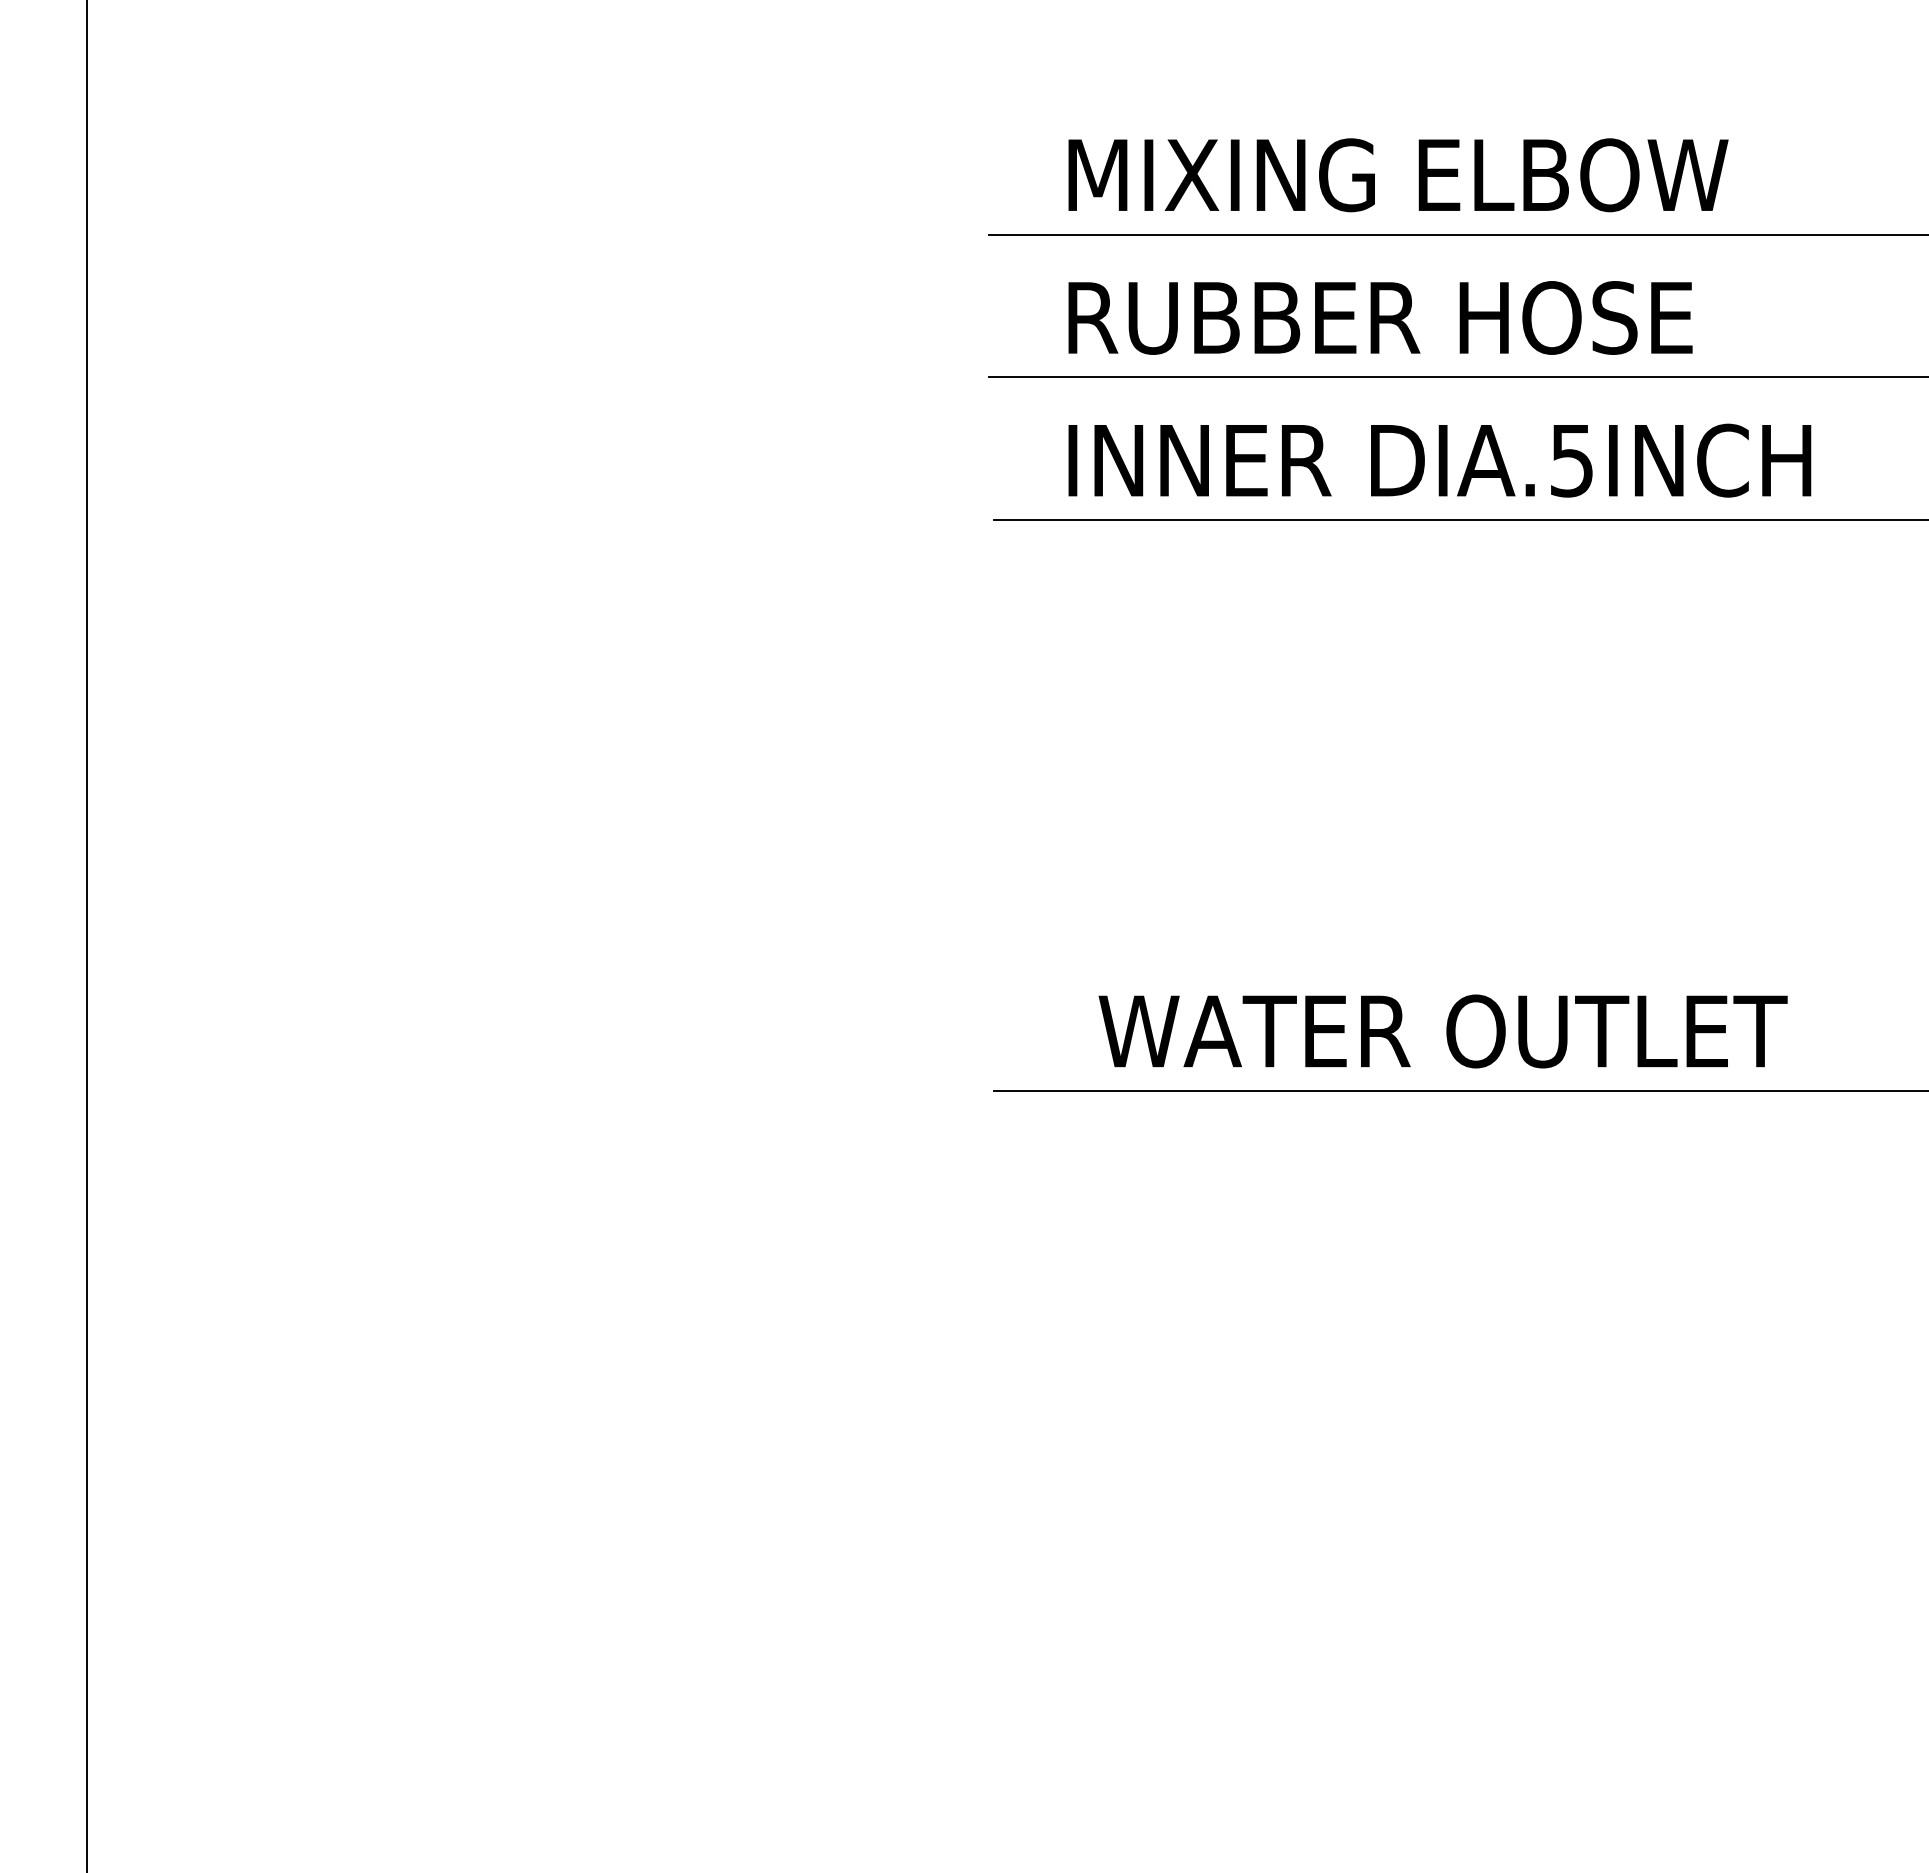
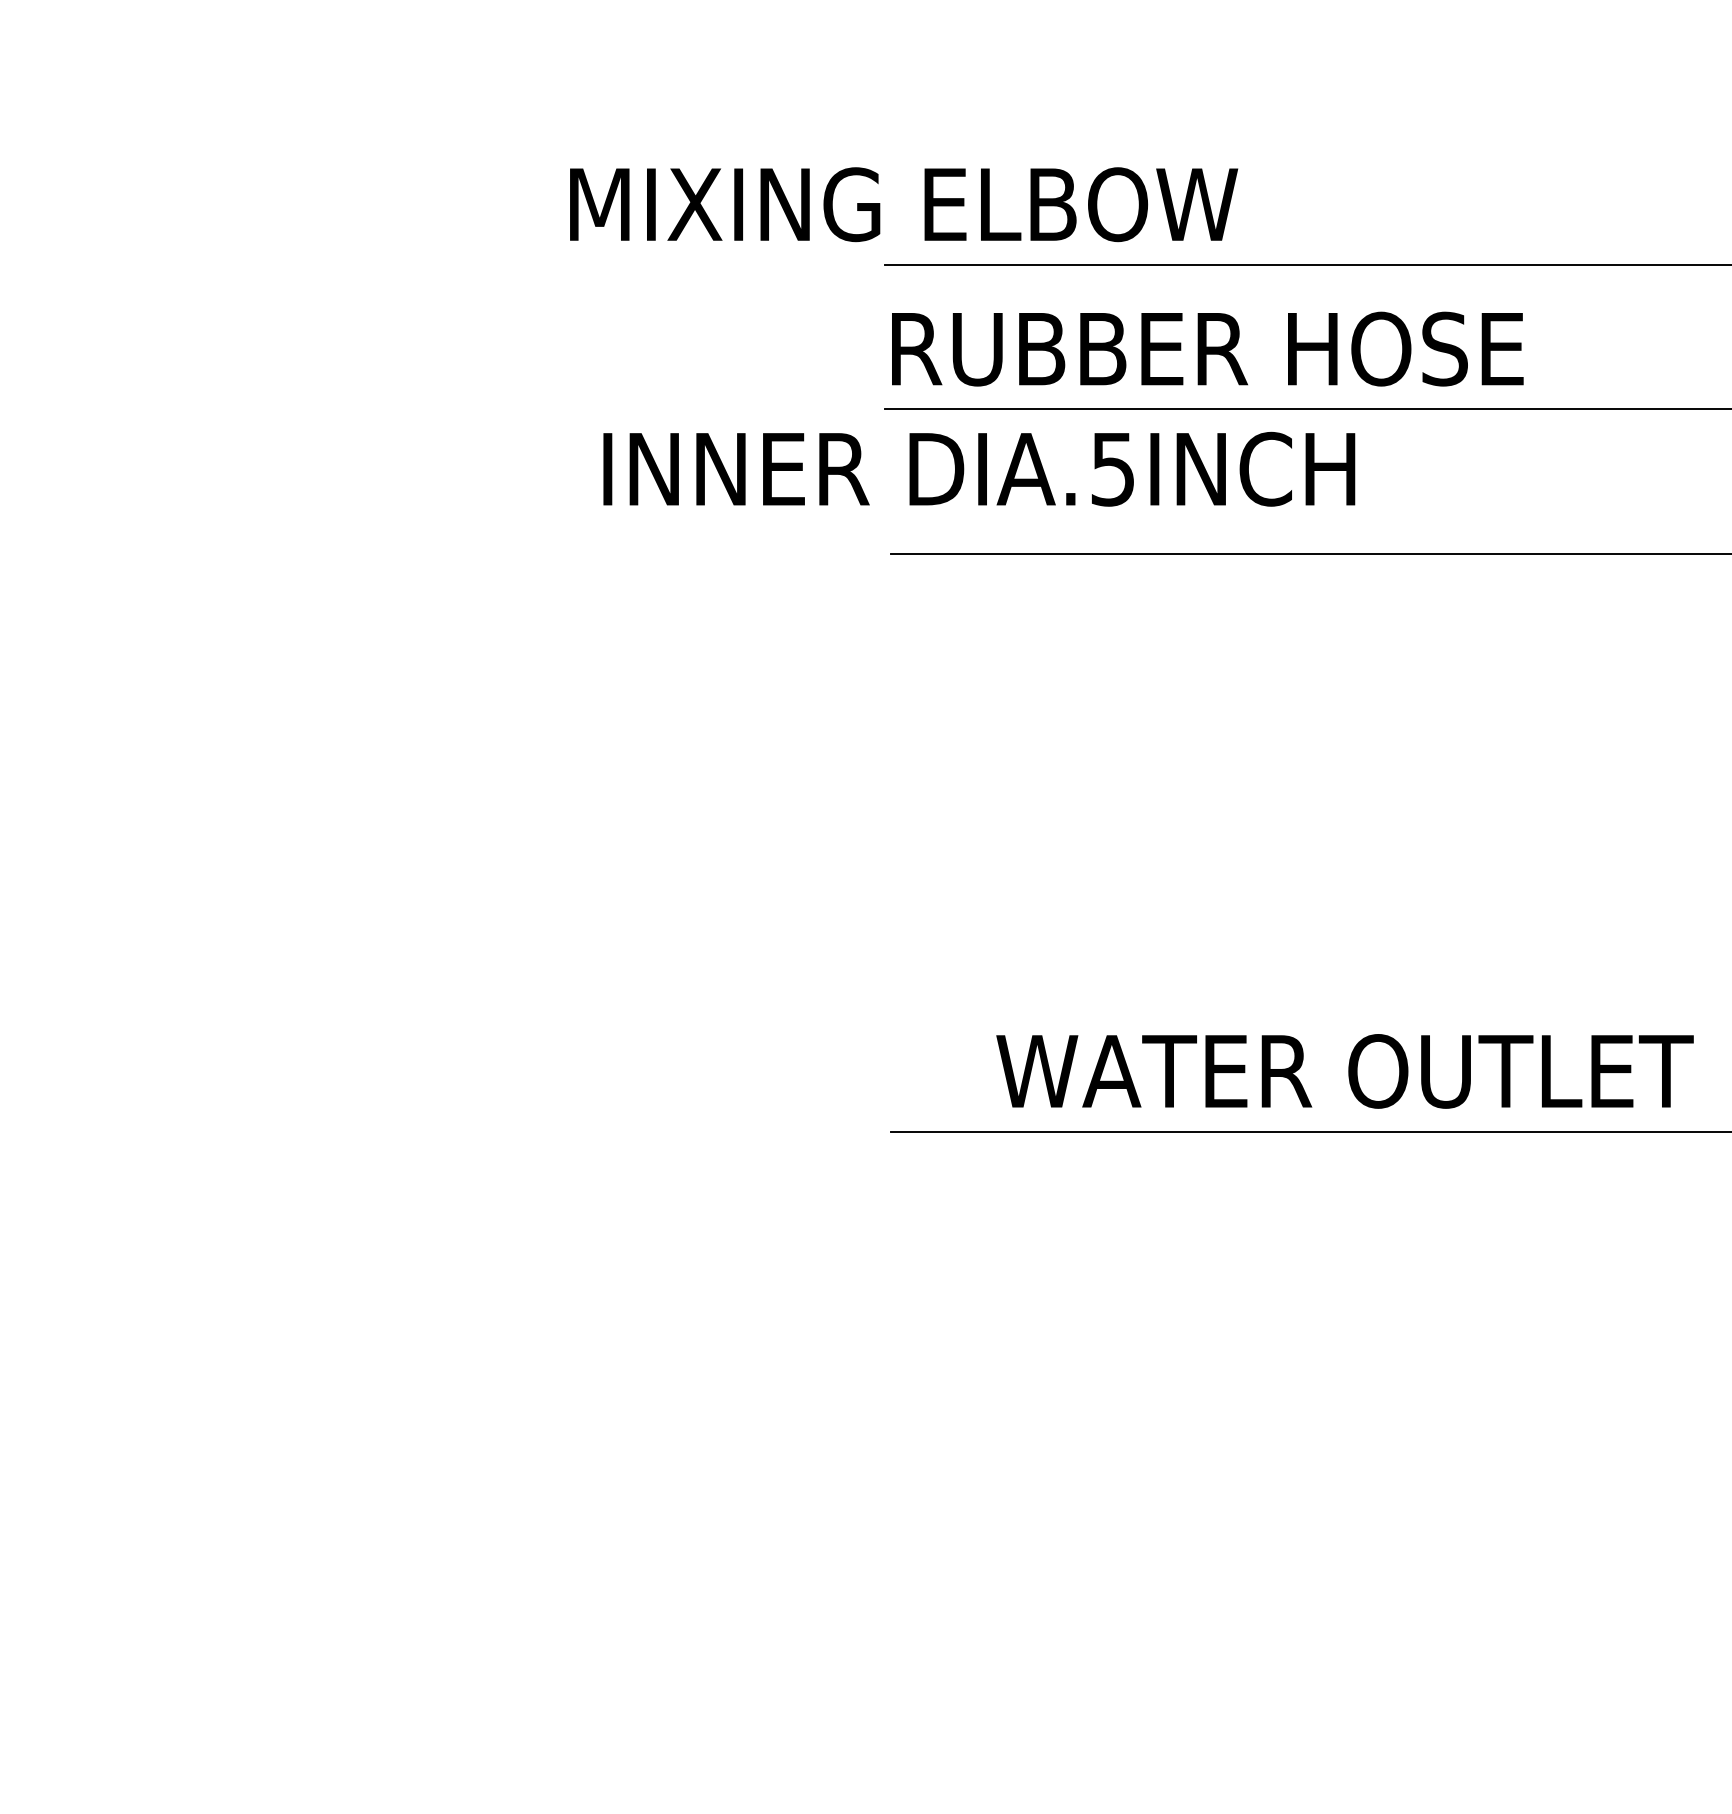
text: (1398, 175) -> (904, 204), moved
text: (1380, 317) -> (1207, 348), moved
text: (1439, 460) -> (978, 469), moved

